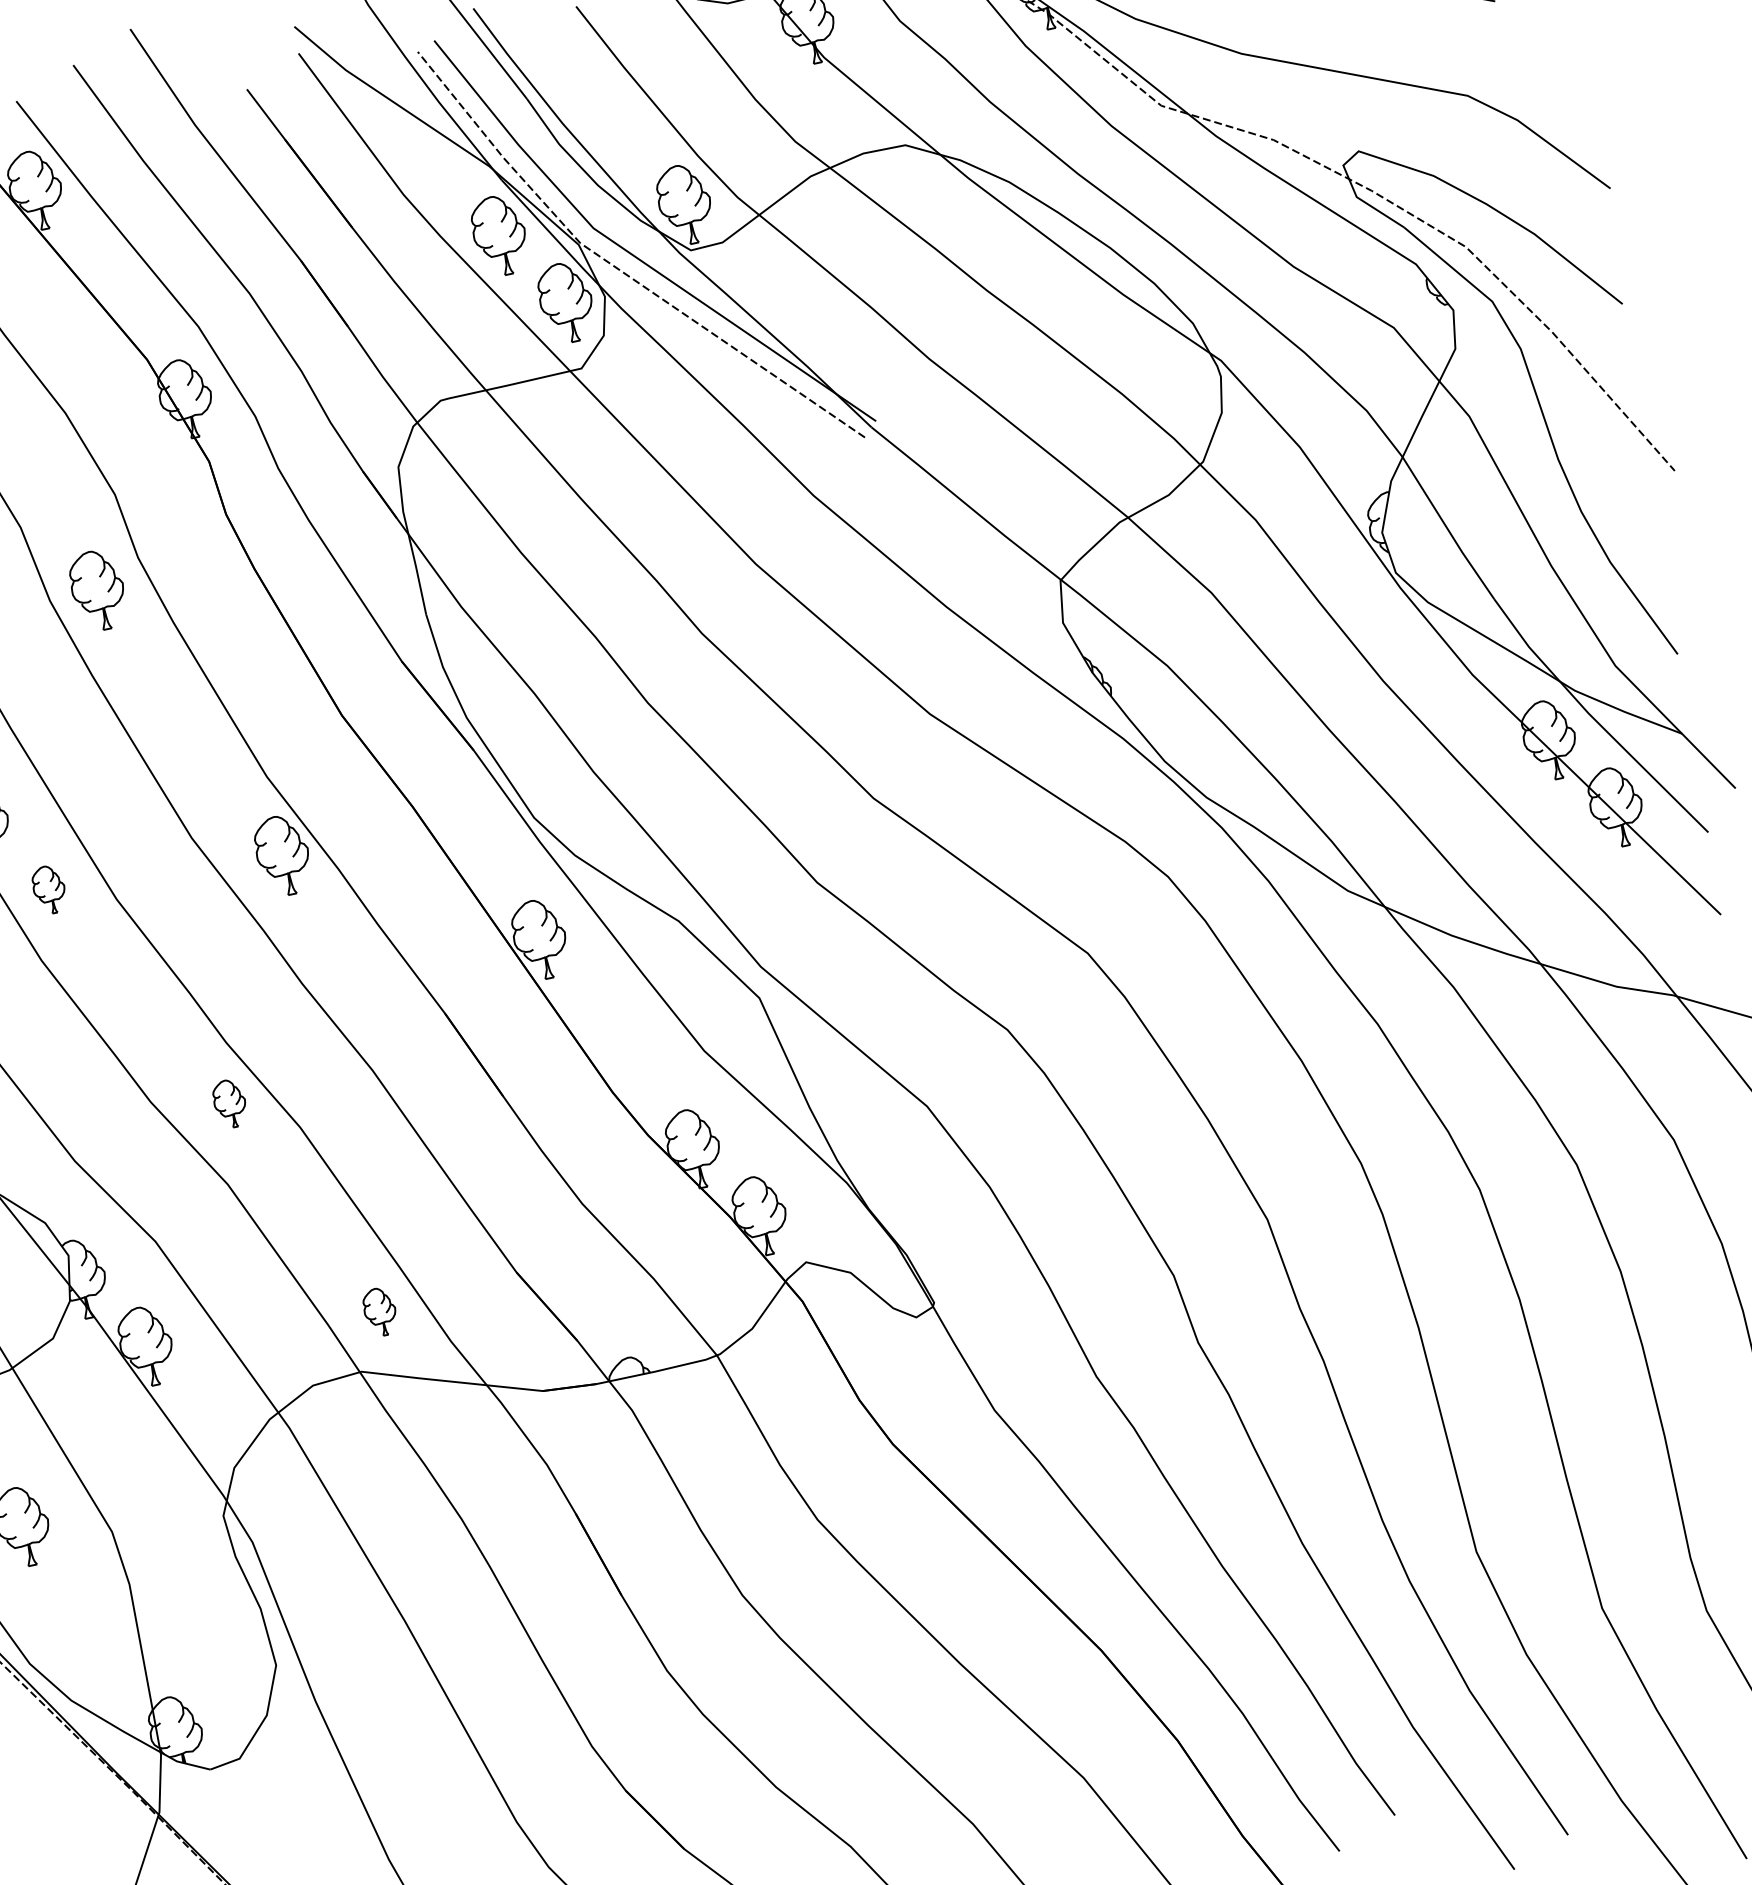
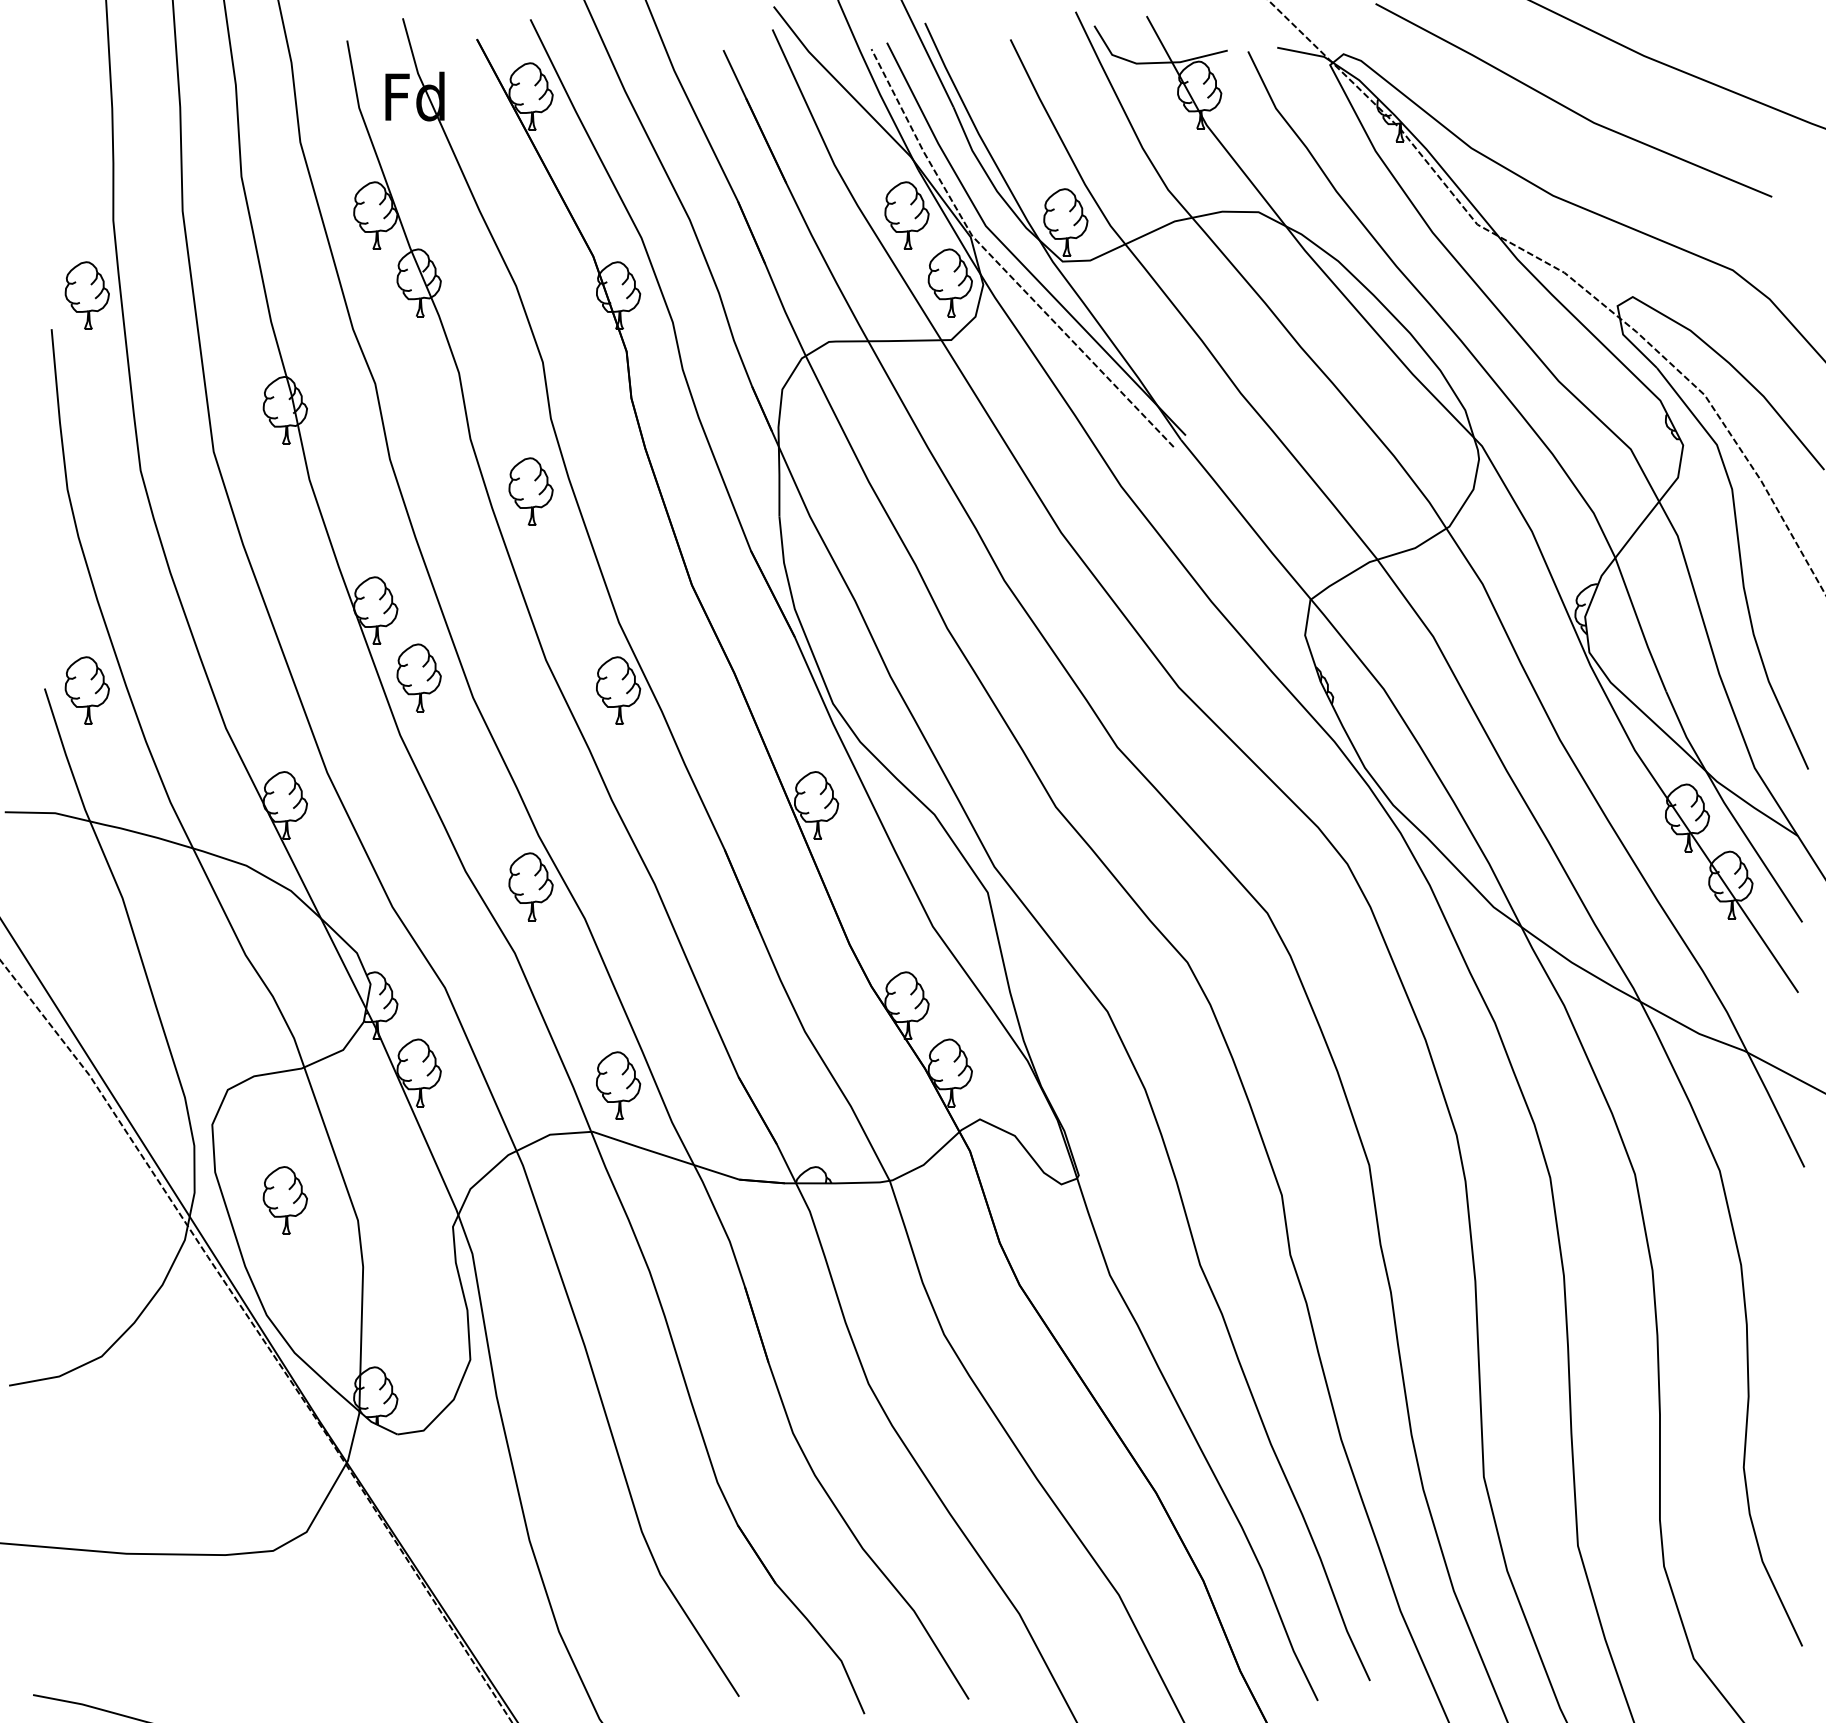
part: (97, 590) -> (530, 491), moved
part: (48, 889) -> (418, 677), size x1.67
part: (229, 1103) -> (530, 886), size x1.67
part: (380, 1311) -> (618, 1085), size x1.67

